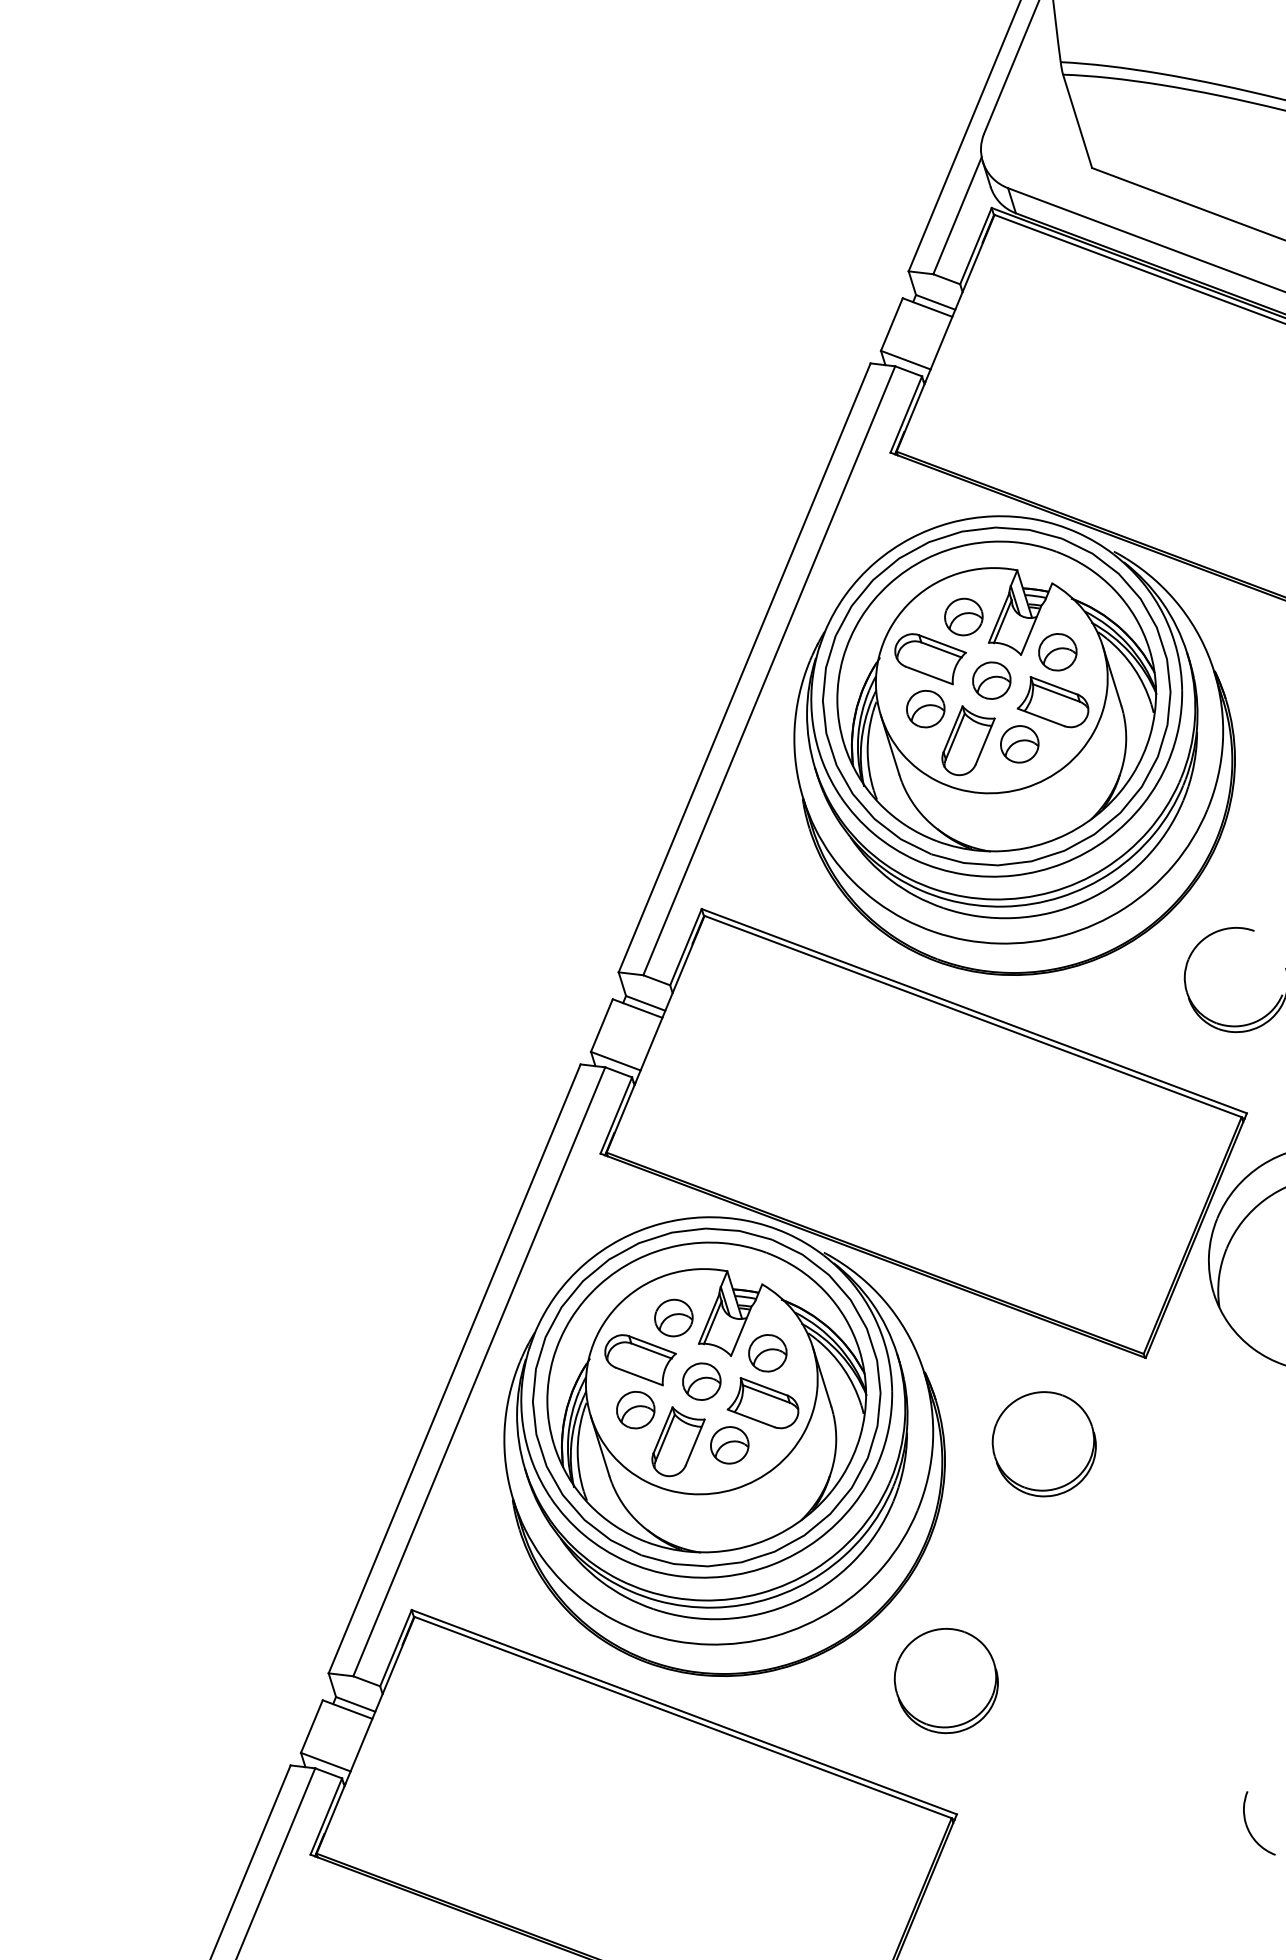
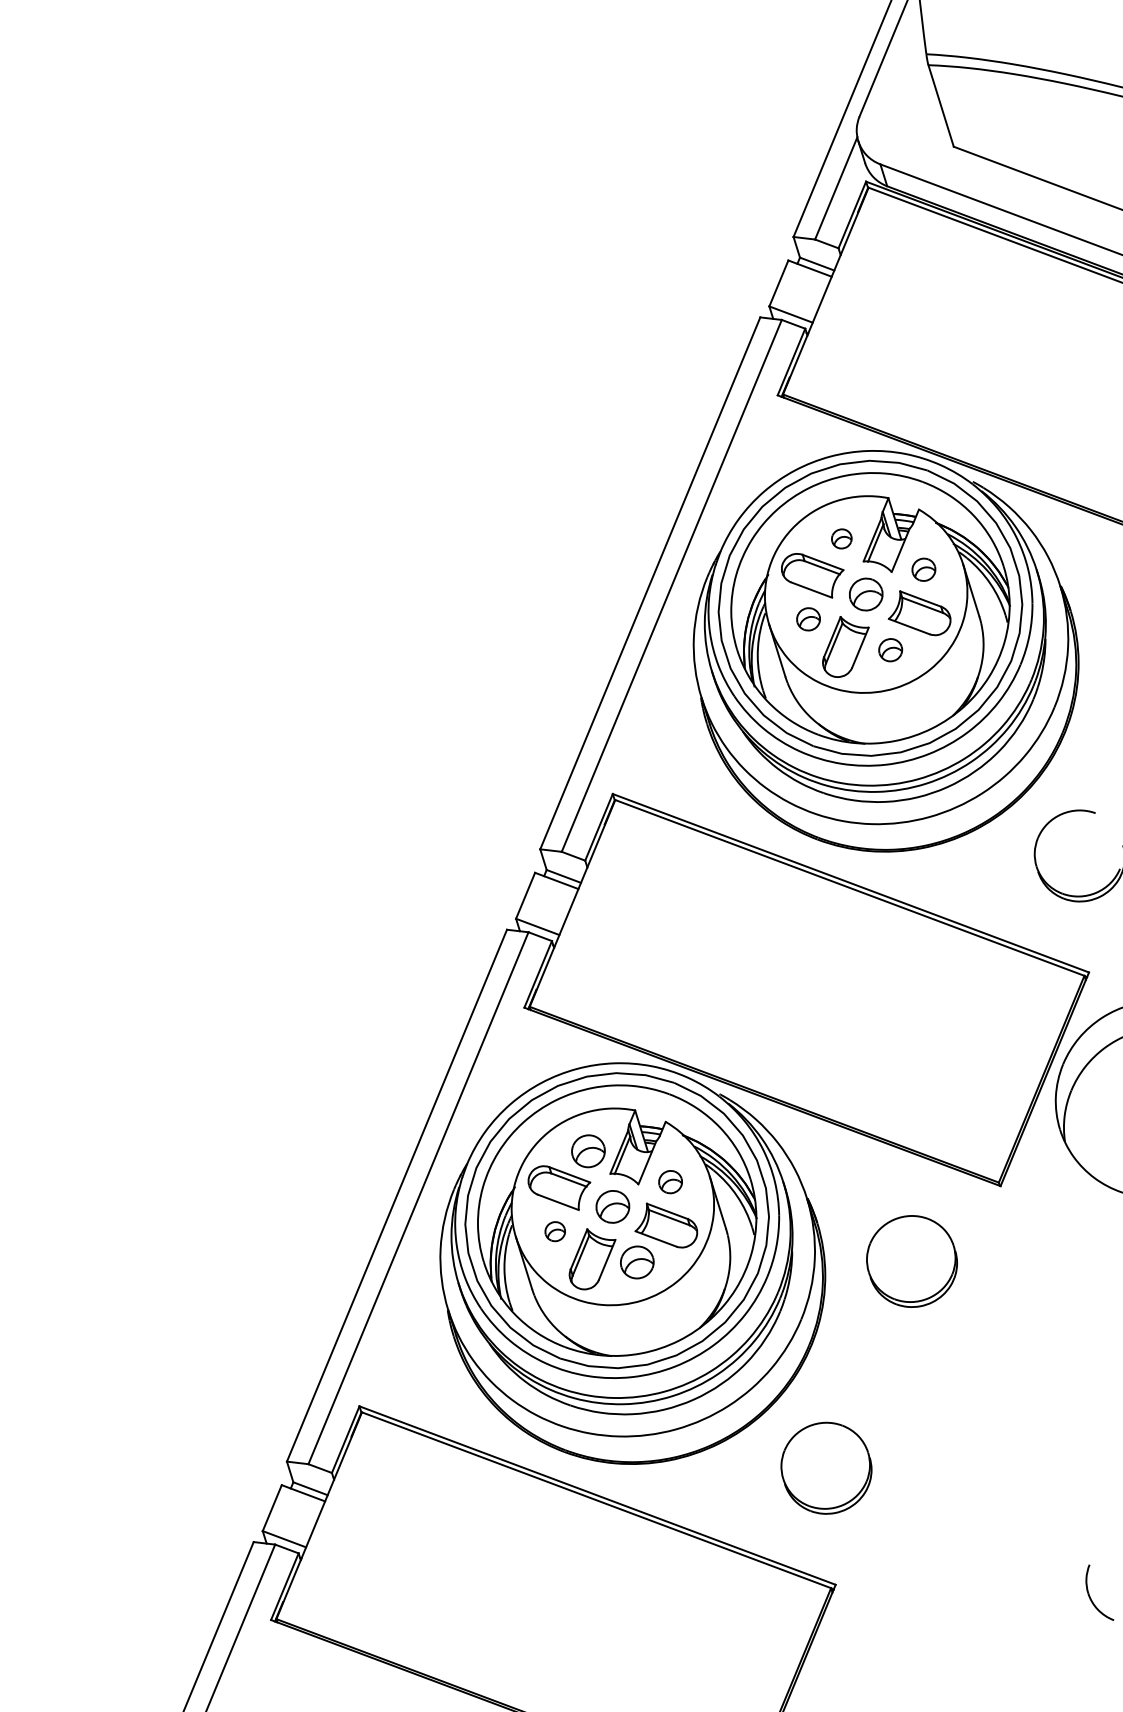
part: (963, 616) -> (841, 538), size x0.6
part: (1057, 652) -> (923, 569), size x0.7
part: (925, 708) -> (808, 618), size x0.7
part: (1019, 744) -> (890, 650), size x0.7
part: (767, 1353) -> (670, 1182), size x0.7
part: (635, 1409) -> (554, 1231), size x0.6

